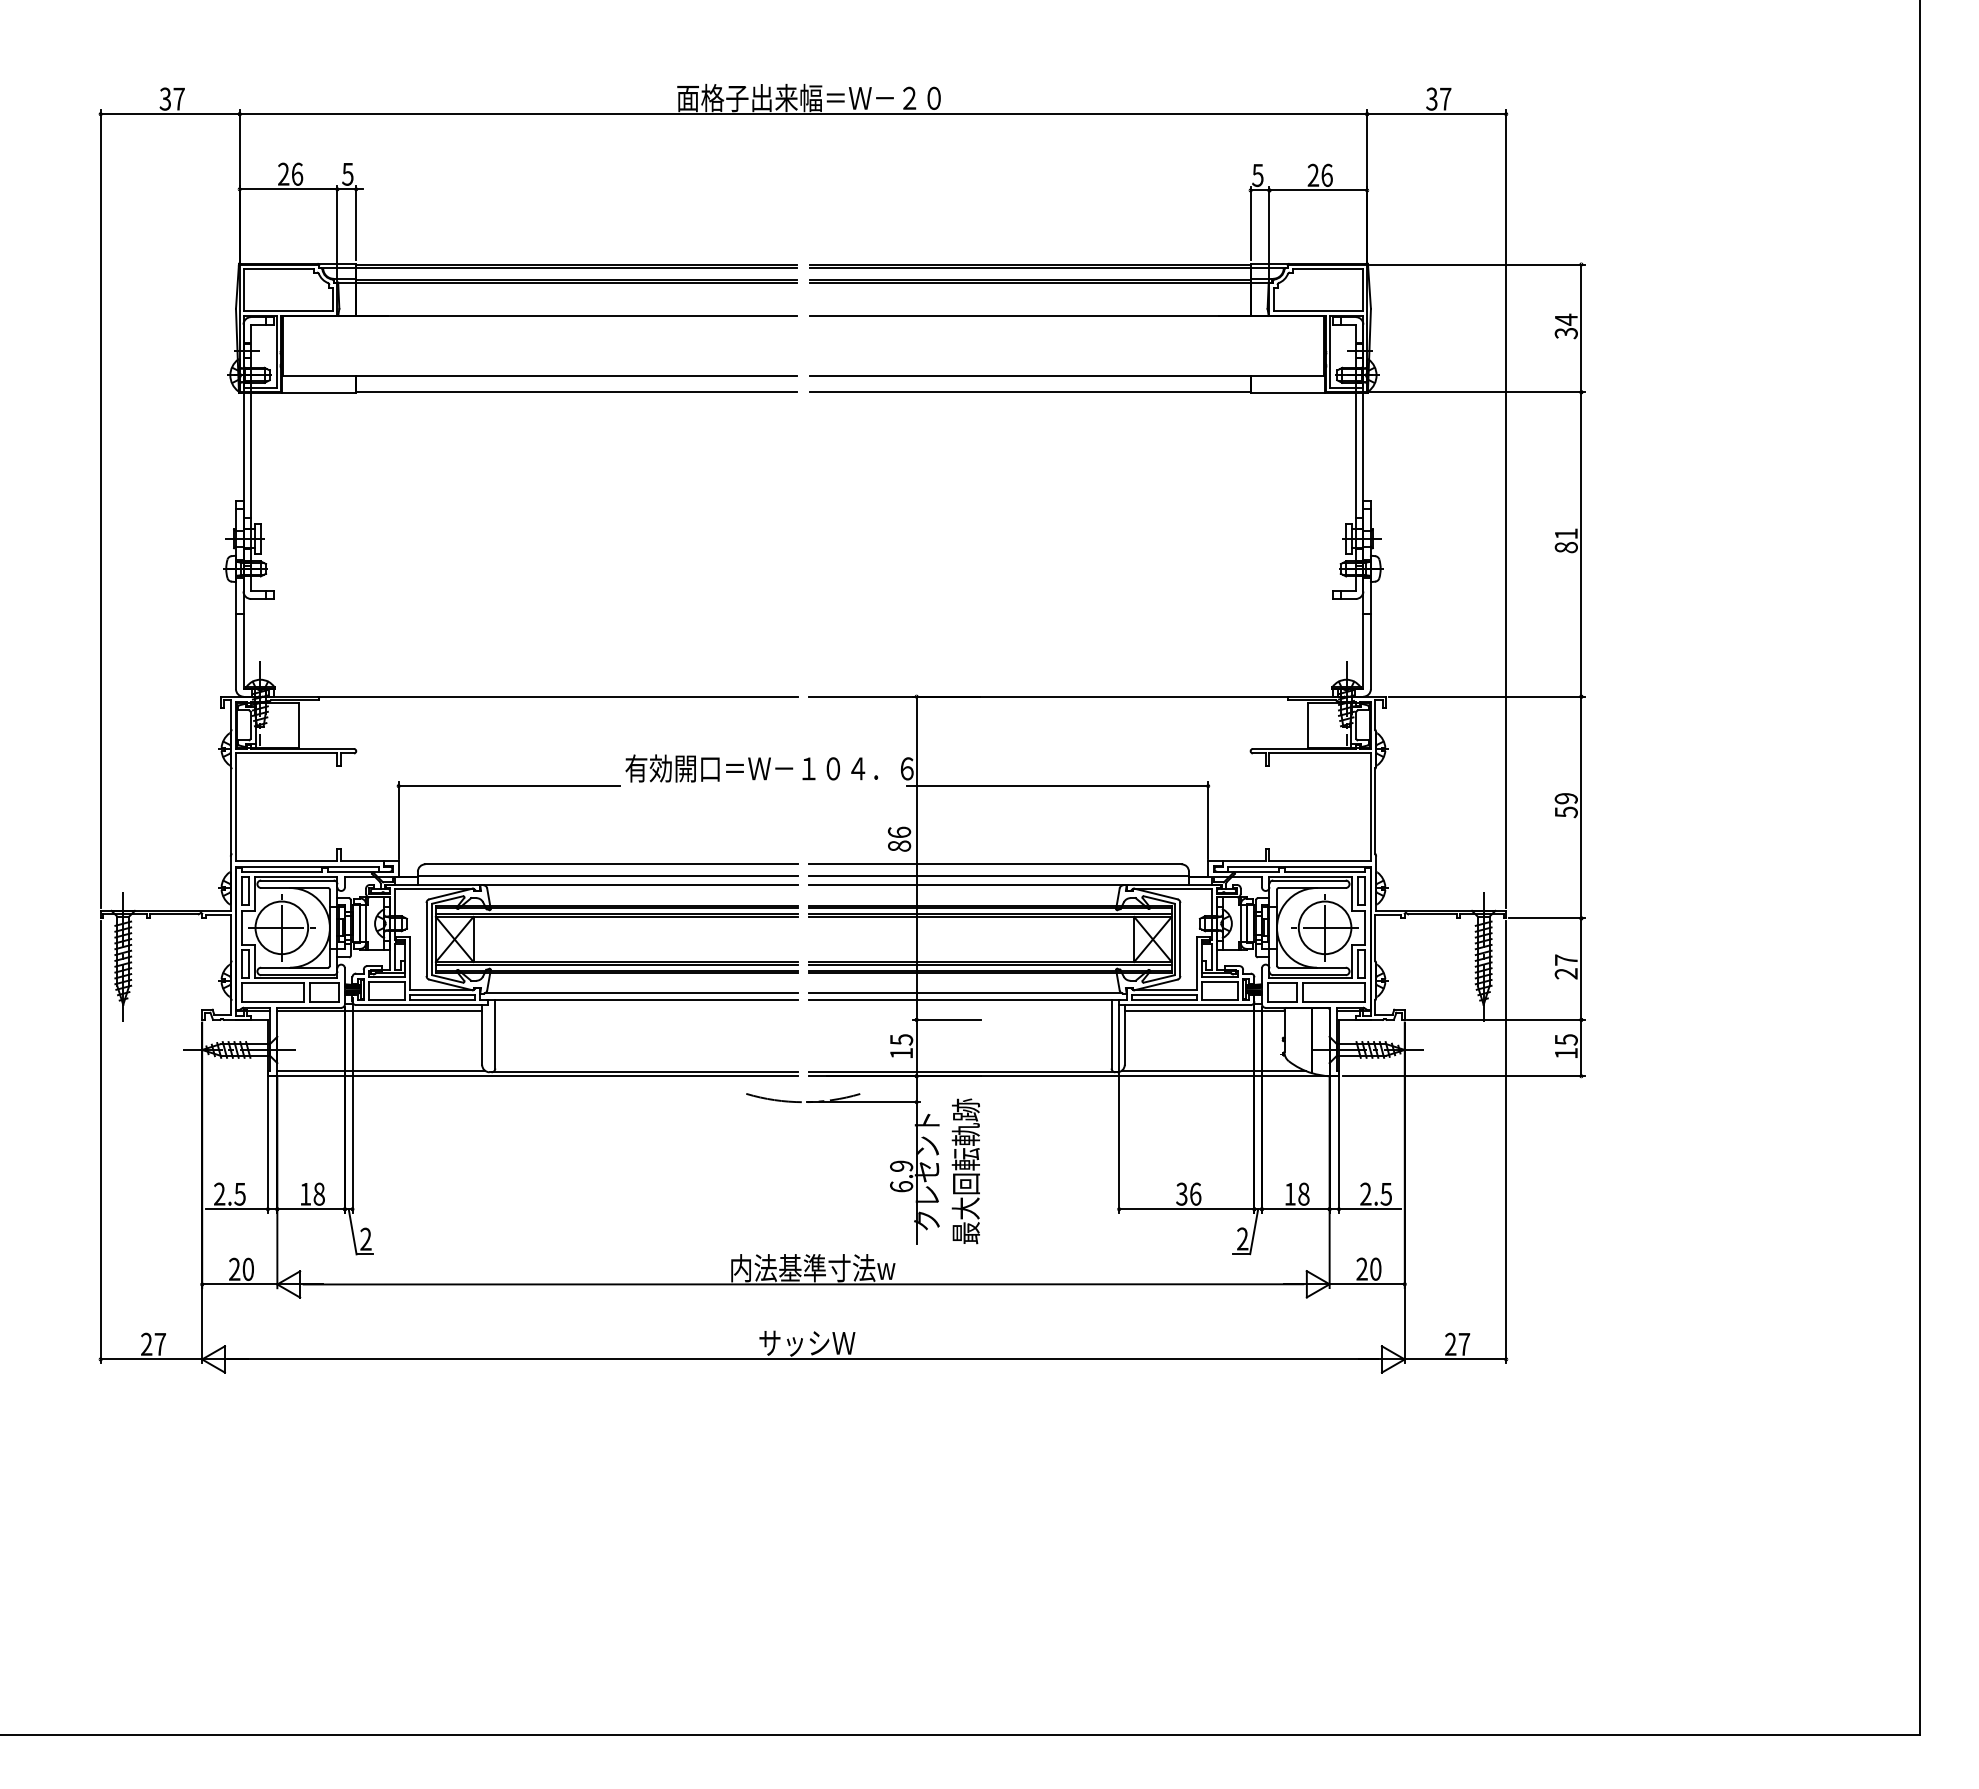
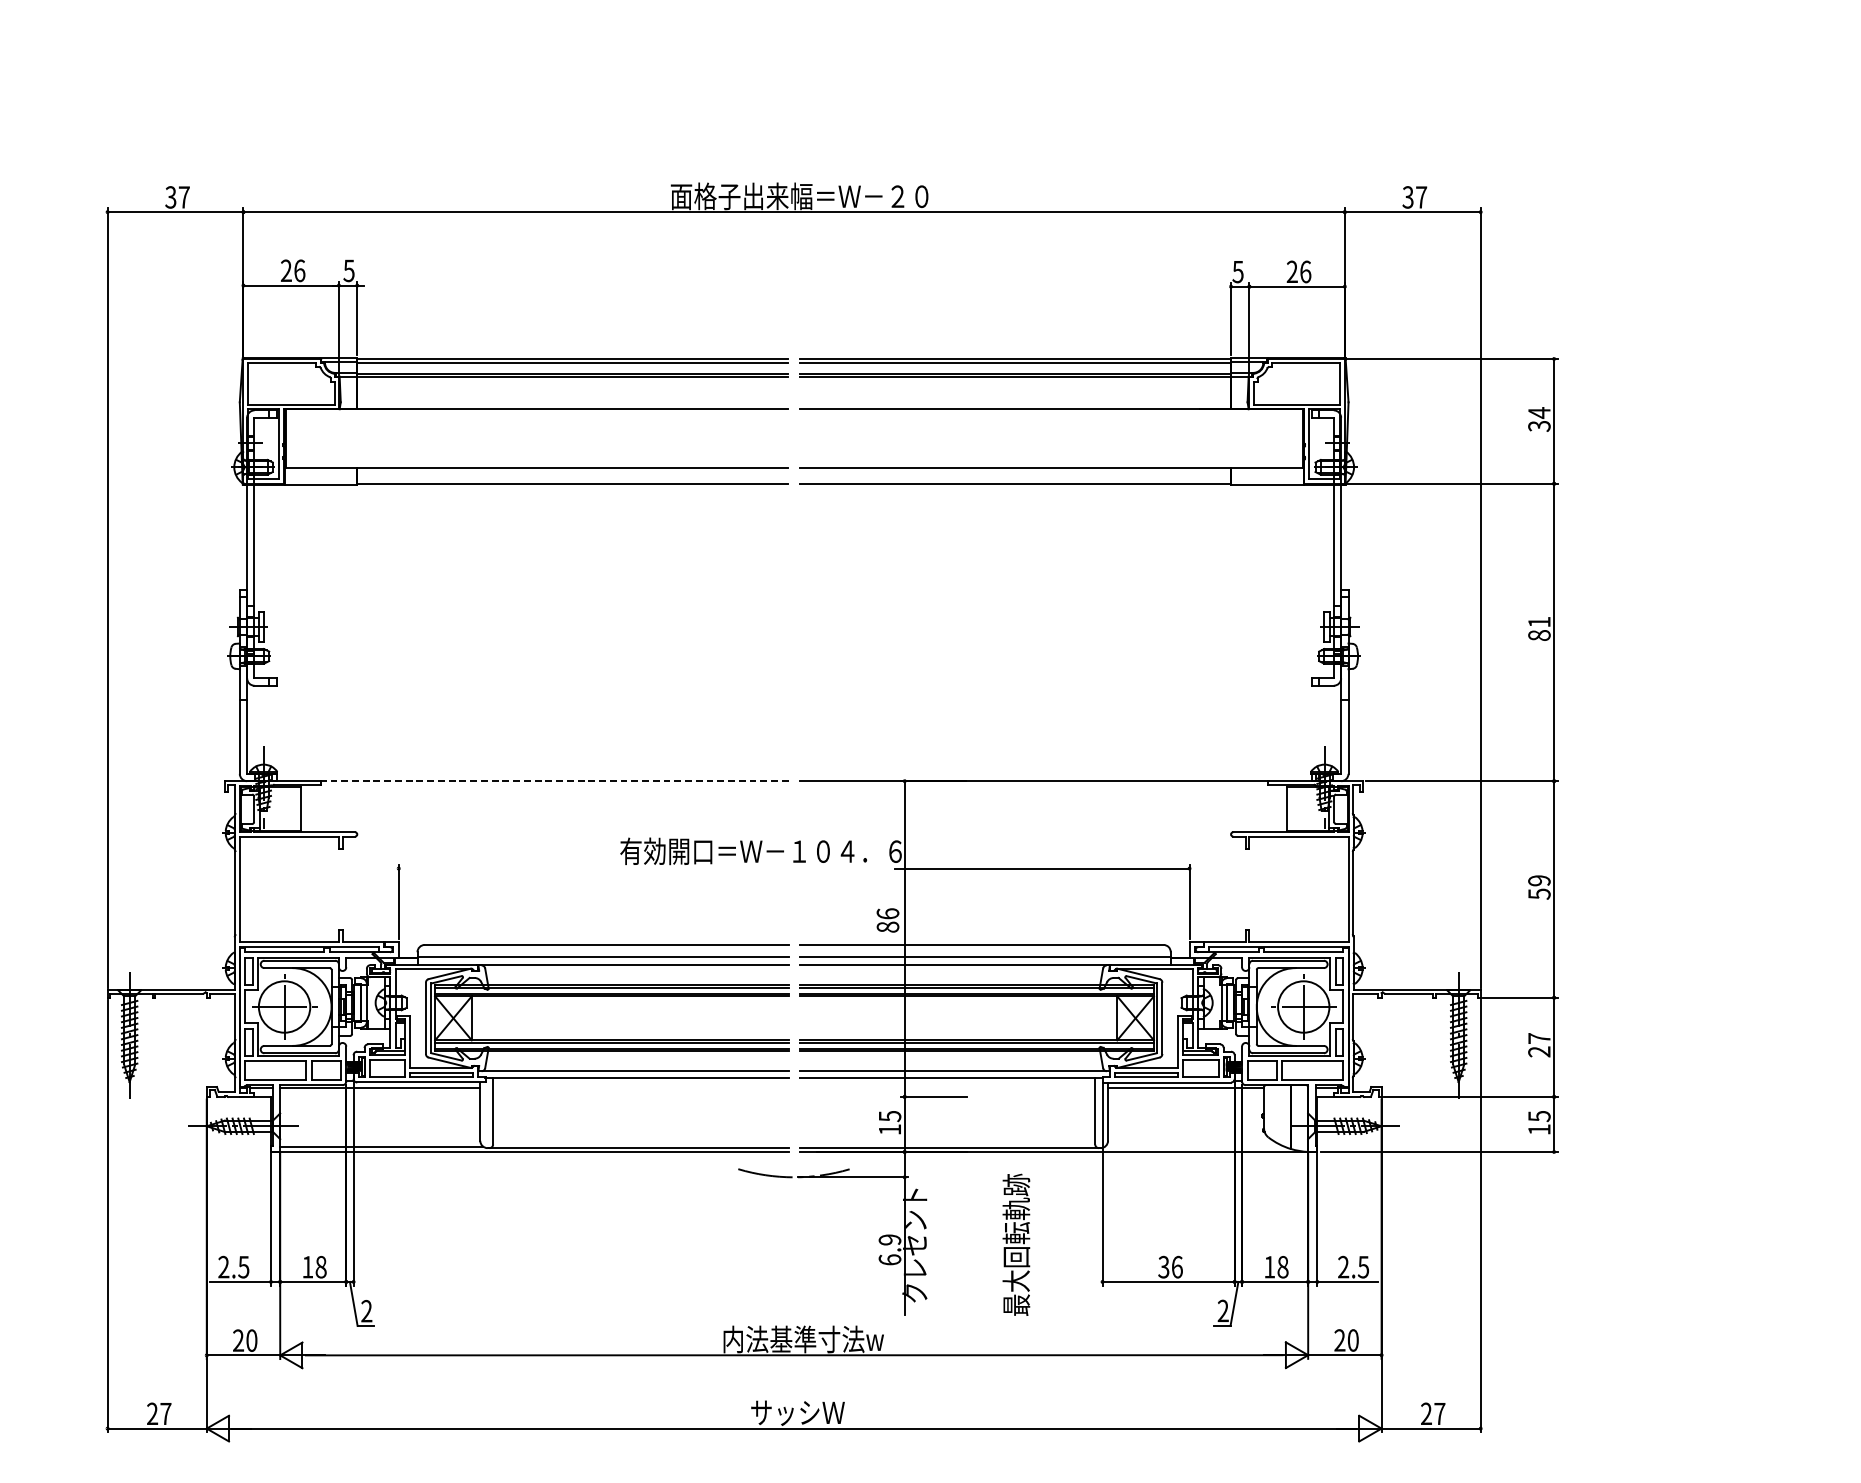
line: (557, 696) -> (553, 780), solid -> dashed
line: (509, 786) -> (506, 868), removed
line: (1213, 1071) -> (1194, 1147), removed
text: (965, 1171) -> (1015, 1245), moved

